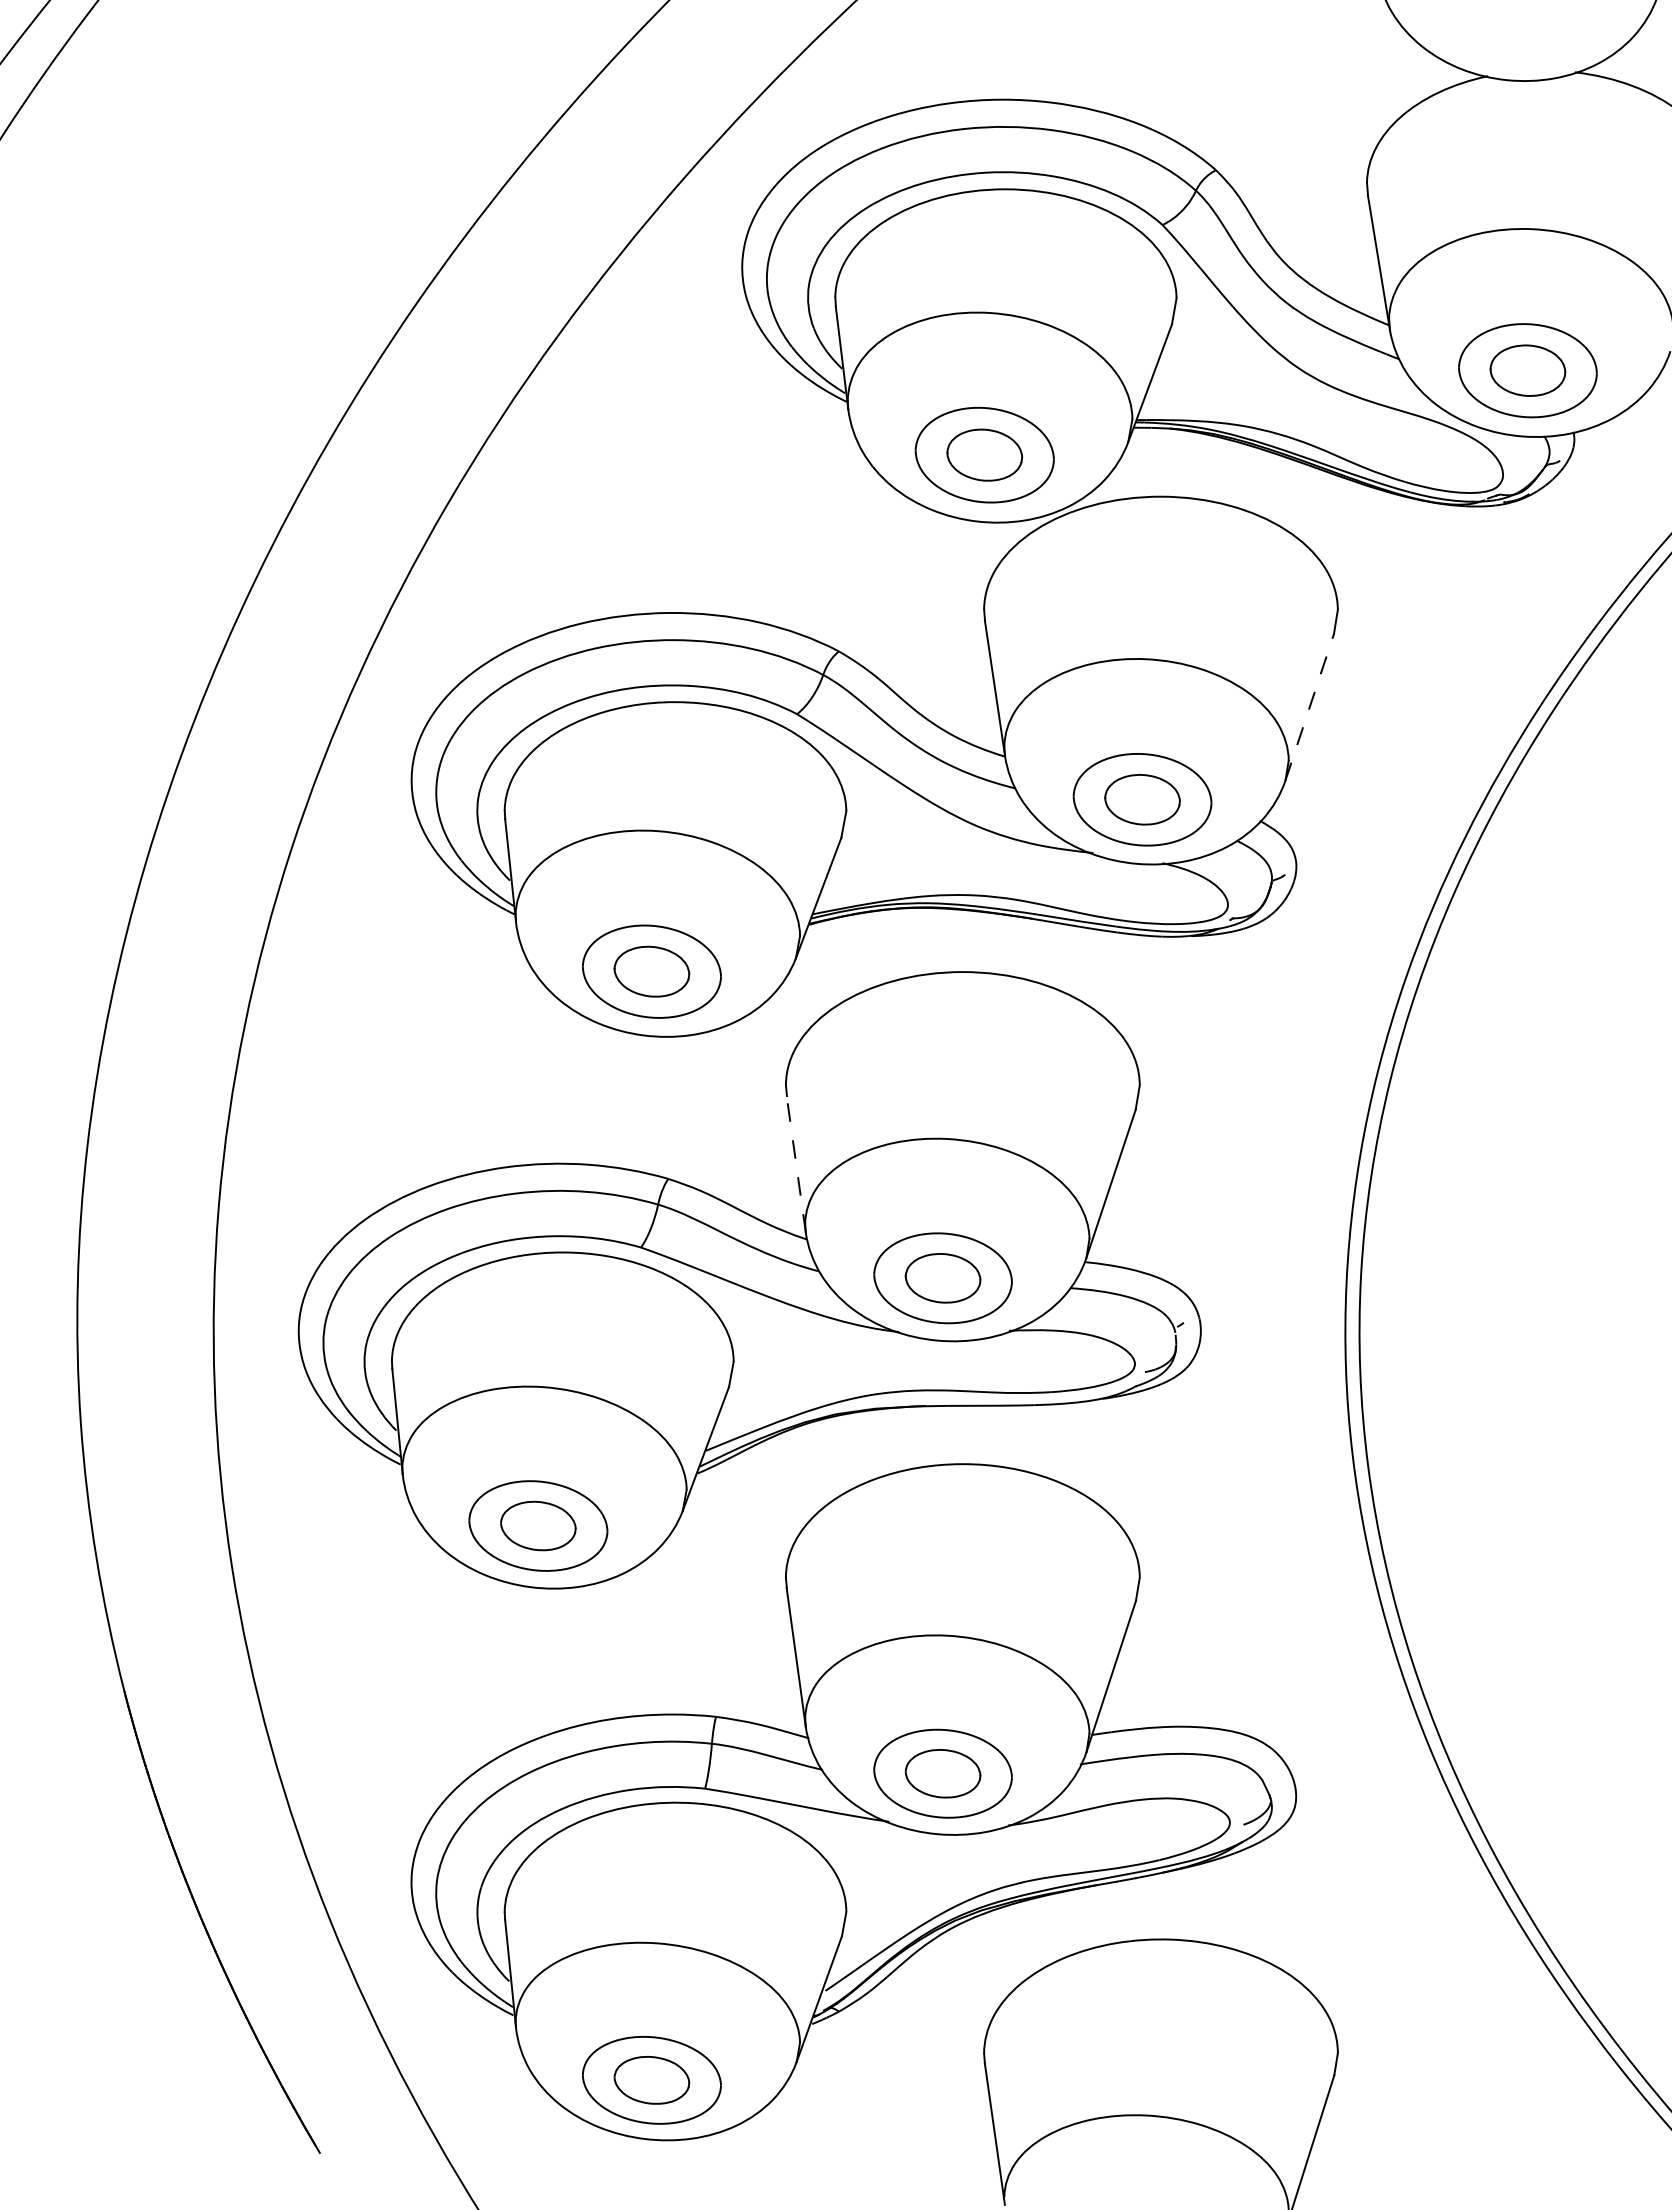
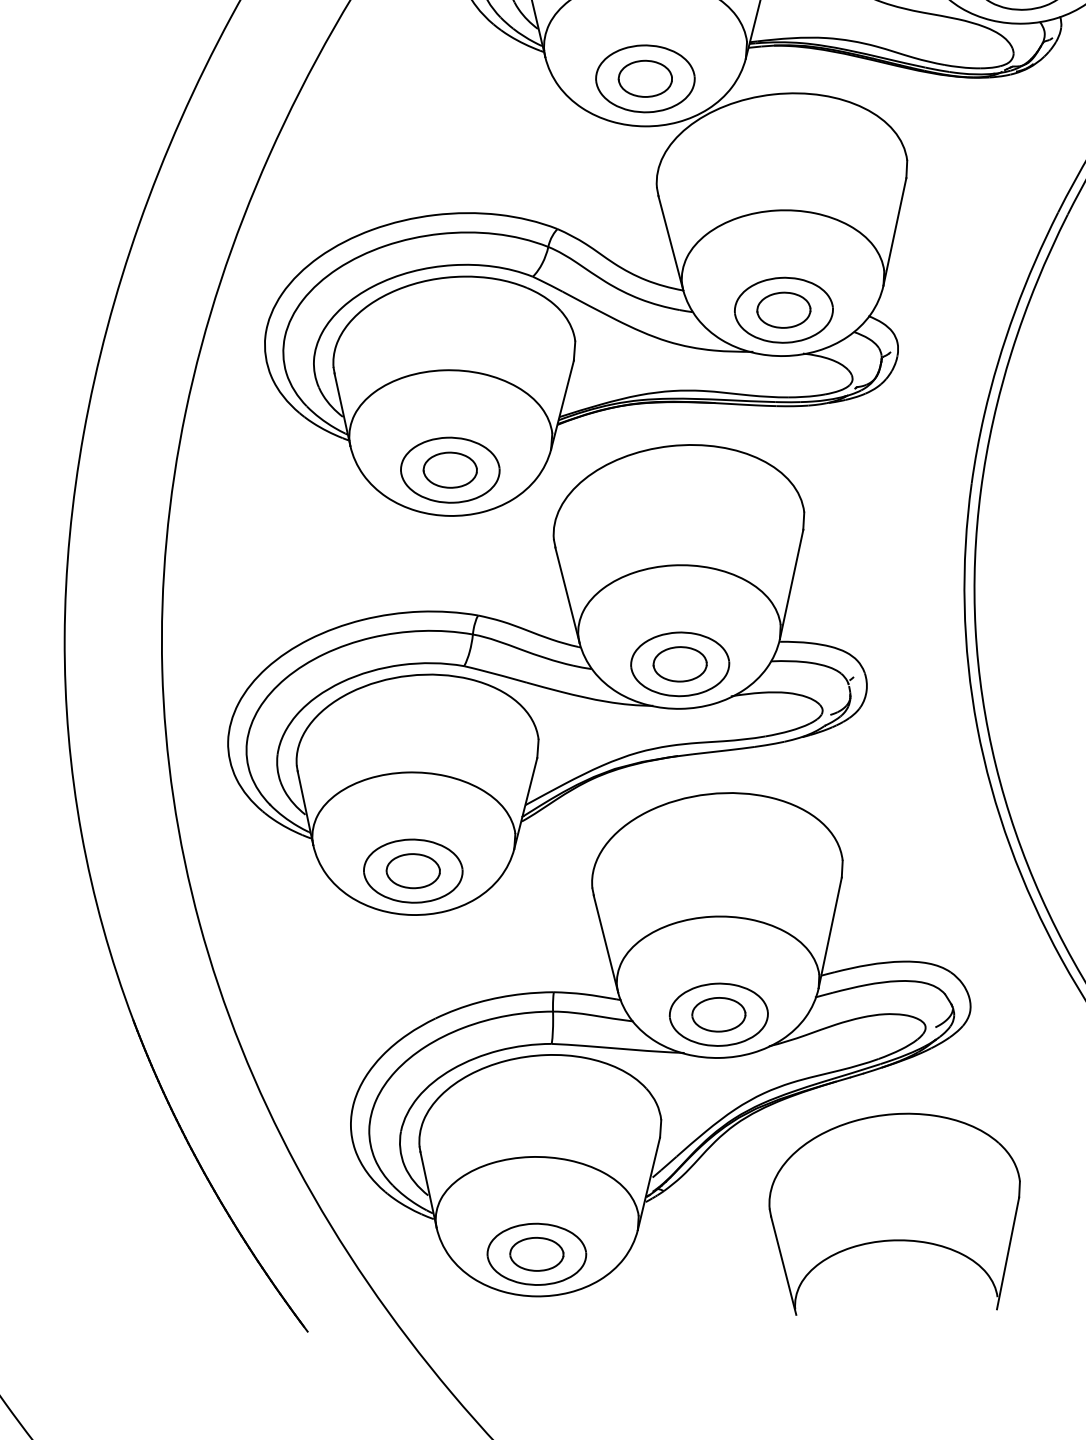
line: (1309, 706) -> (894, 231), dashed -> solid
line: (796, 1163) -> (567, 594), dashed -> solid

